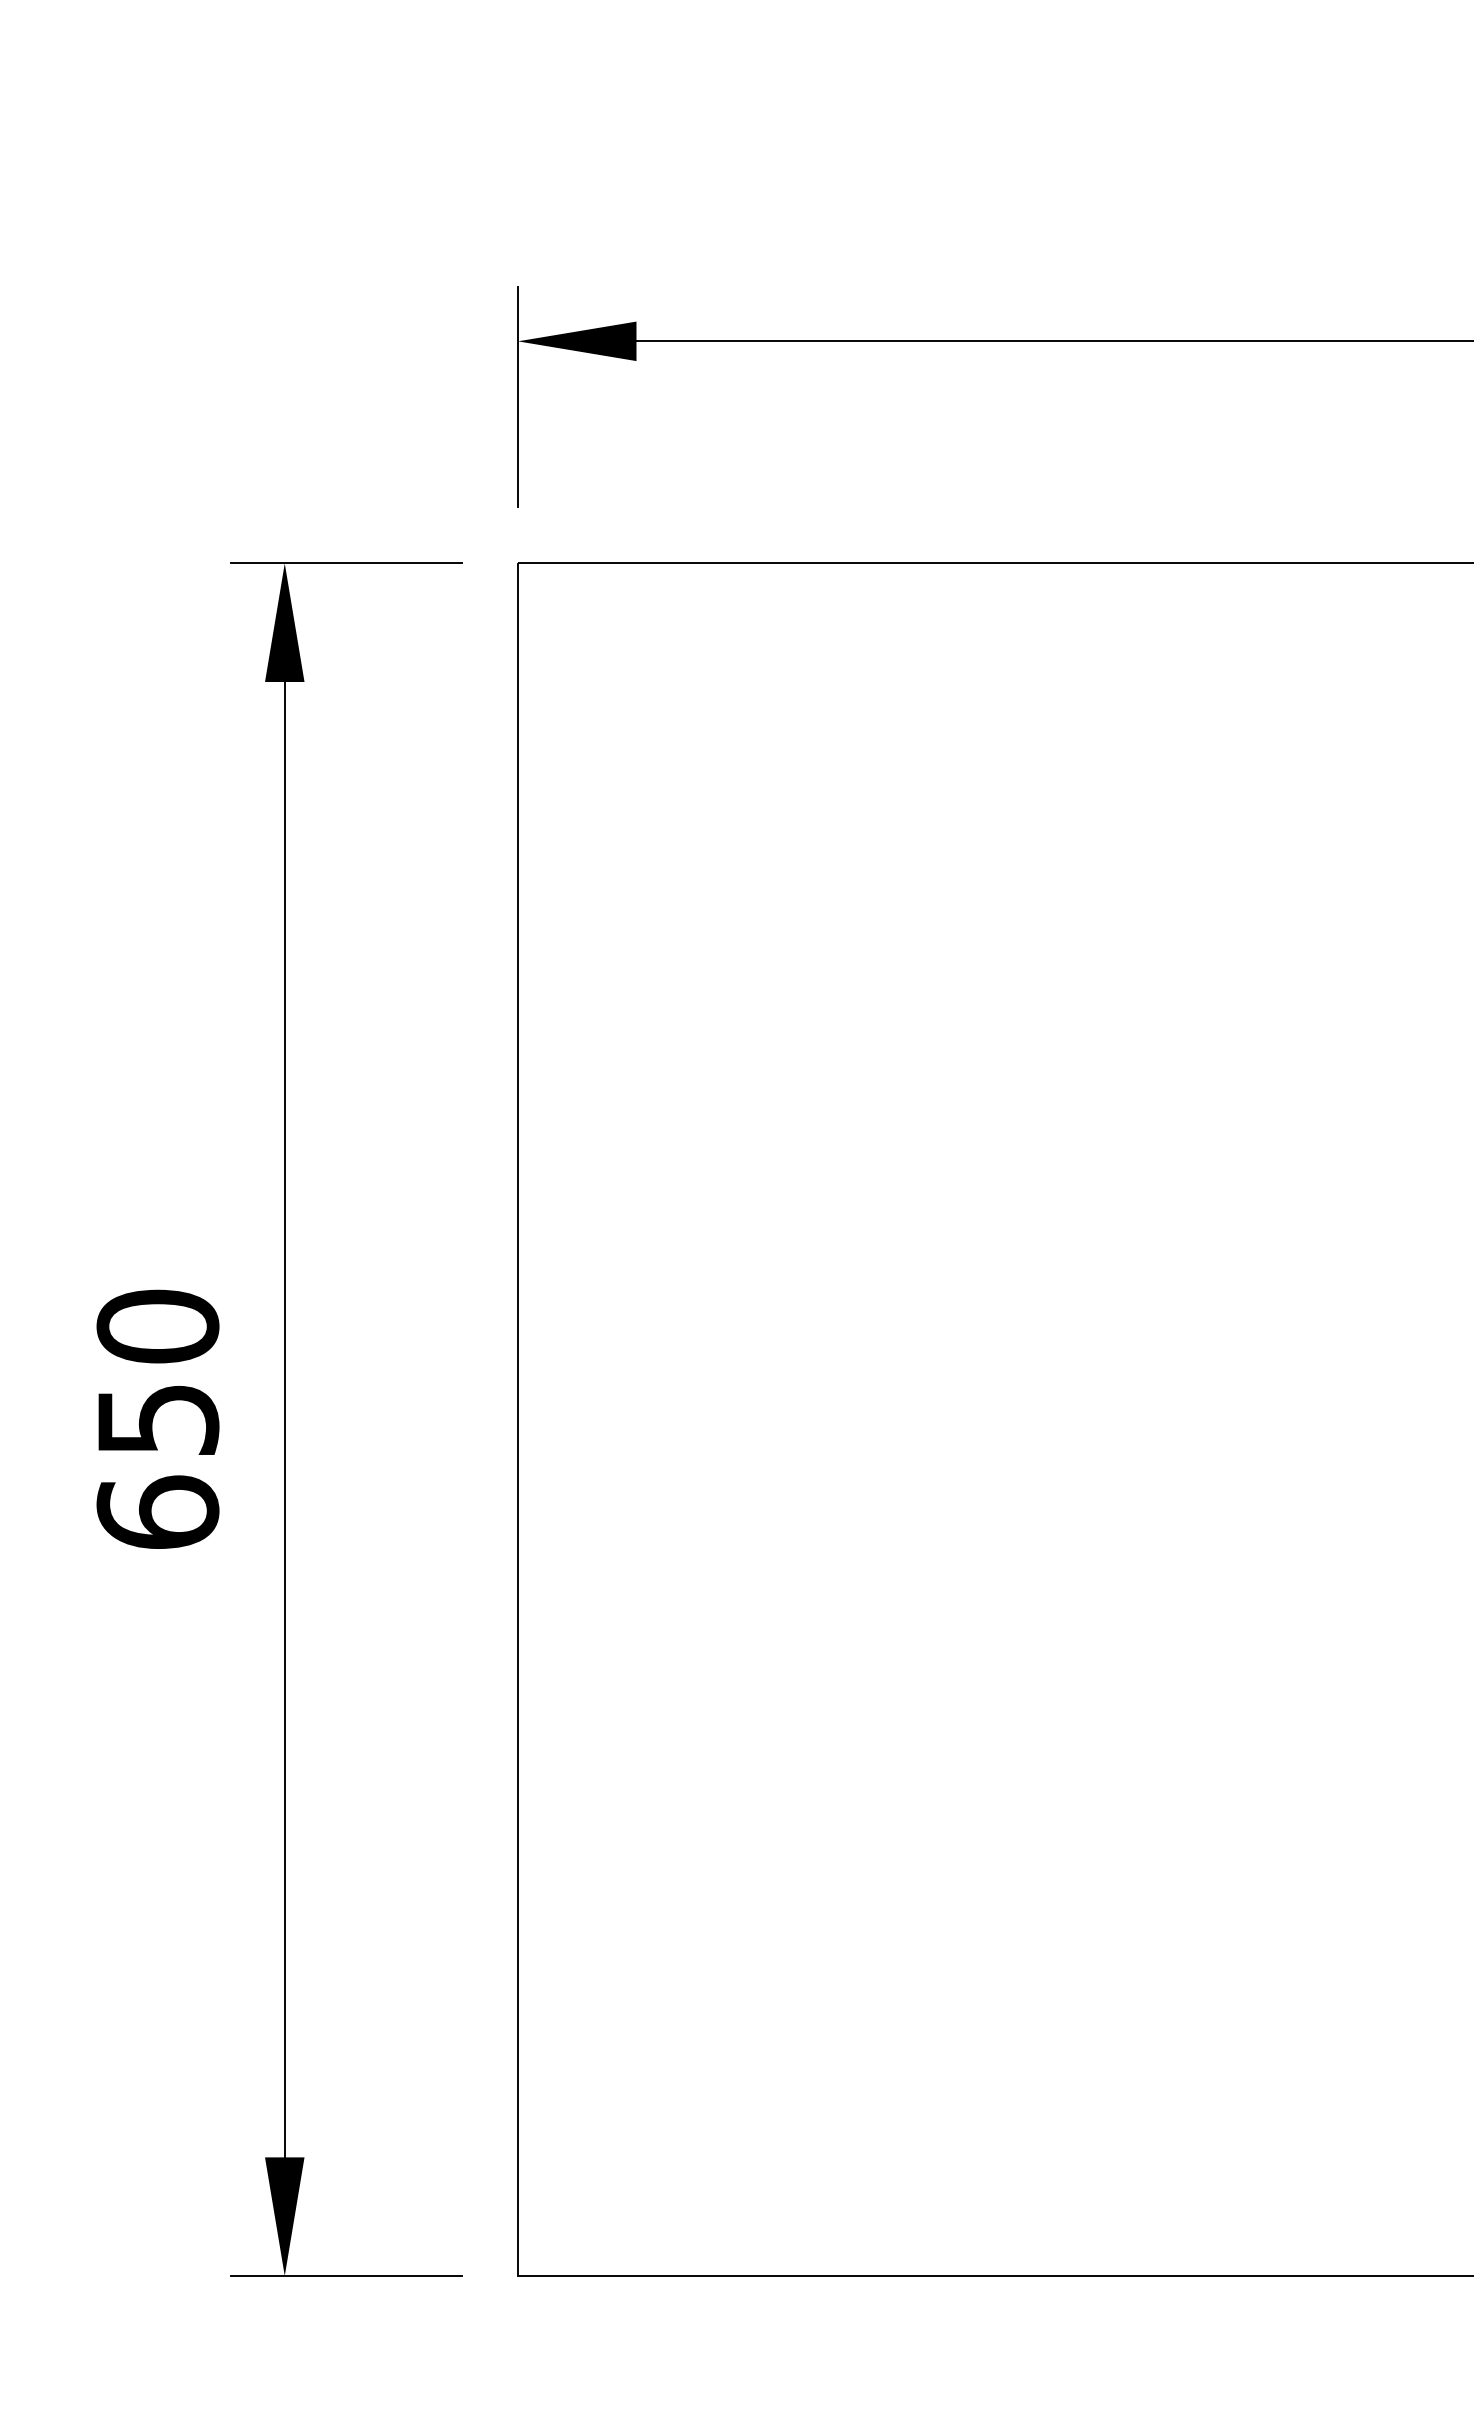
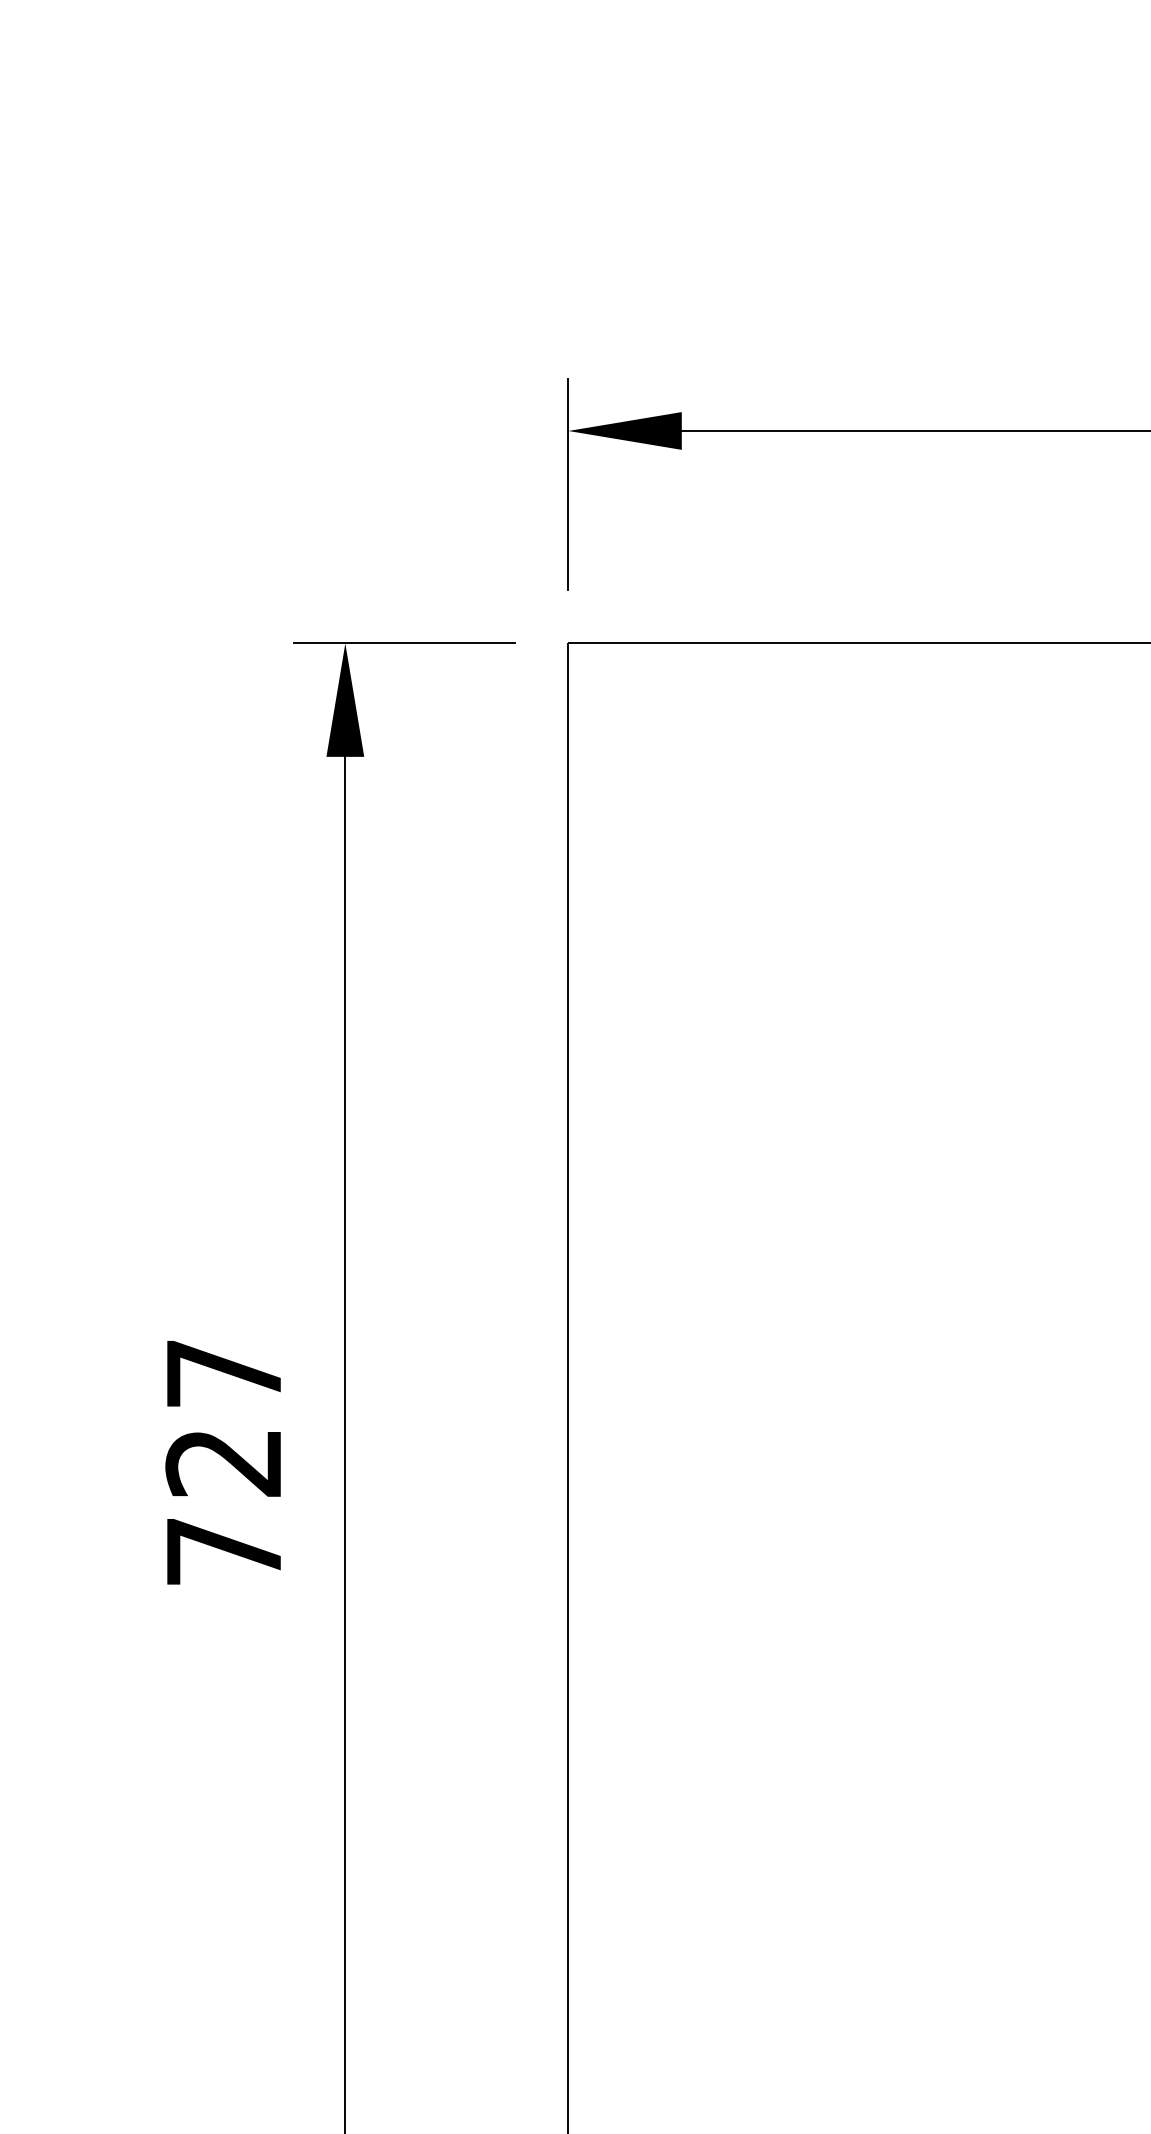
text: (157, 1418) -> (223, 1461), 650 -> 727

